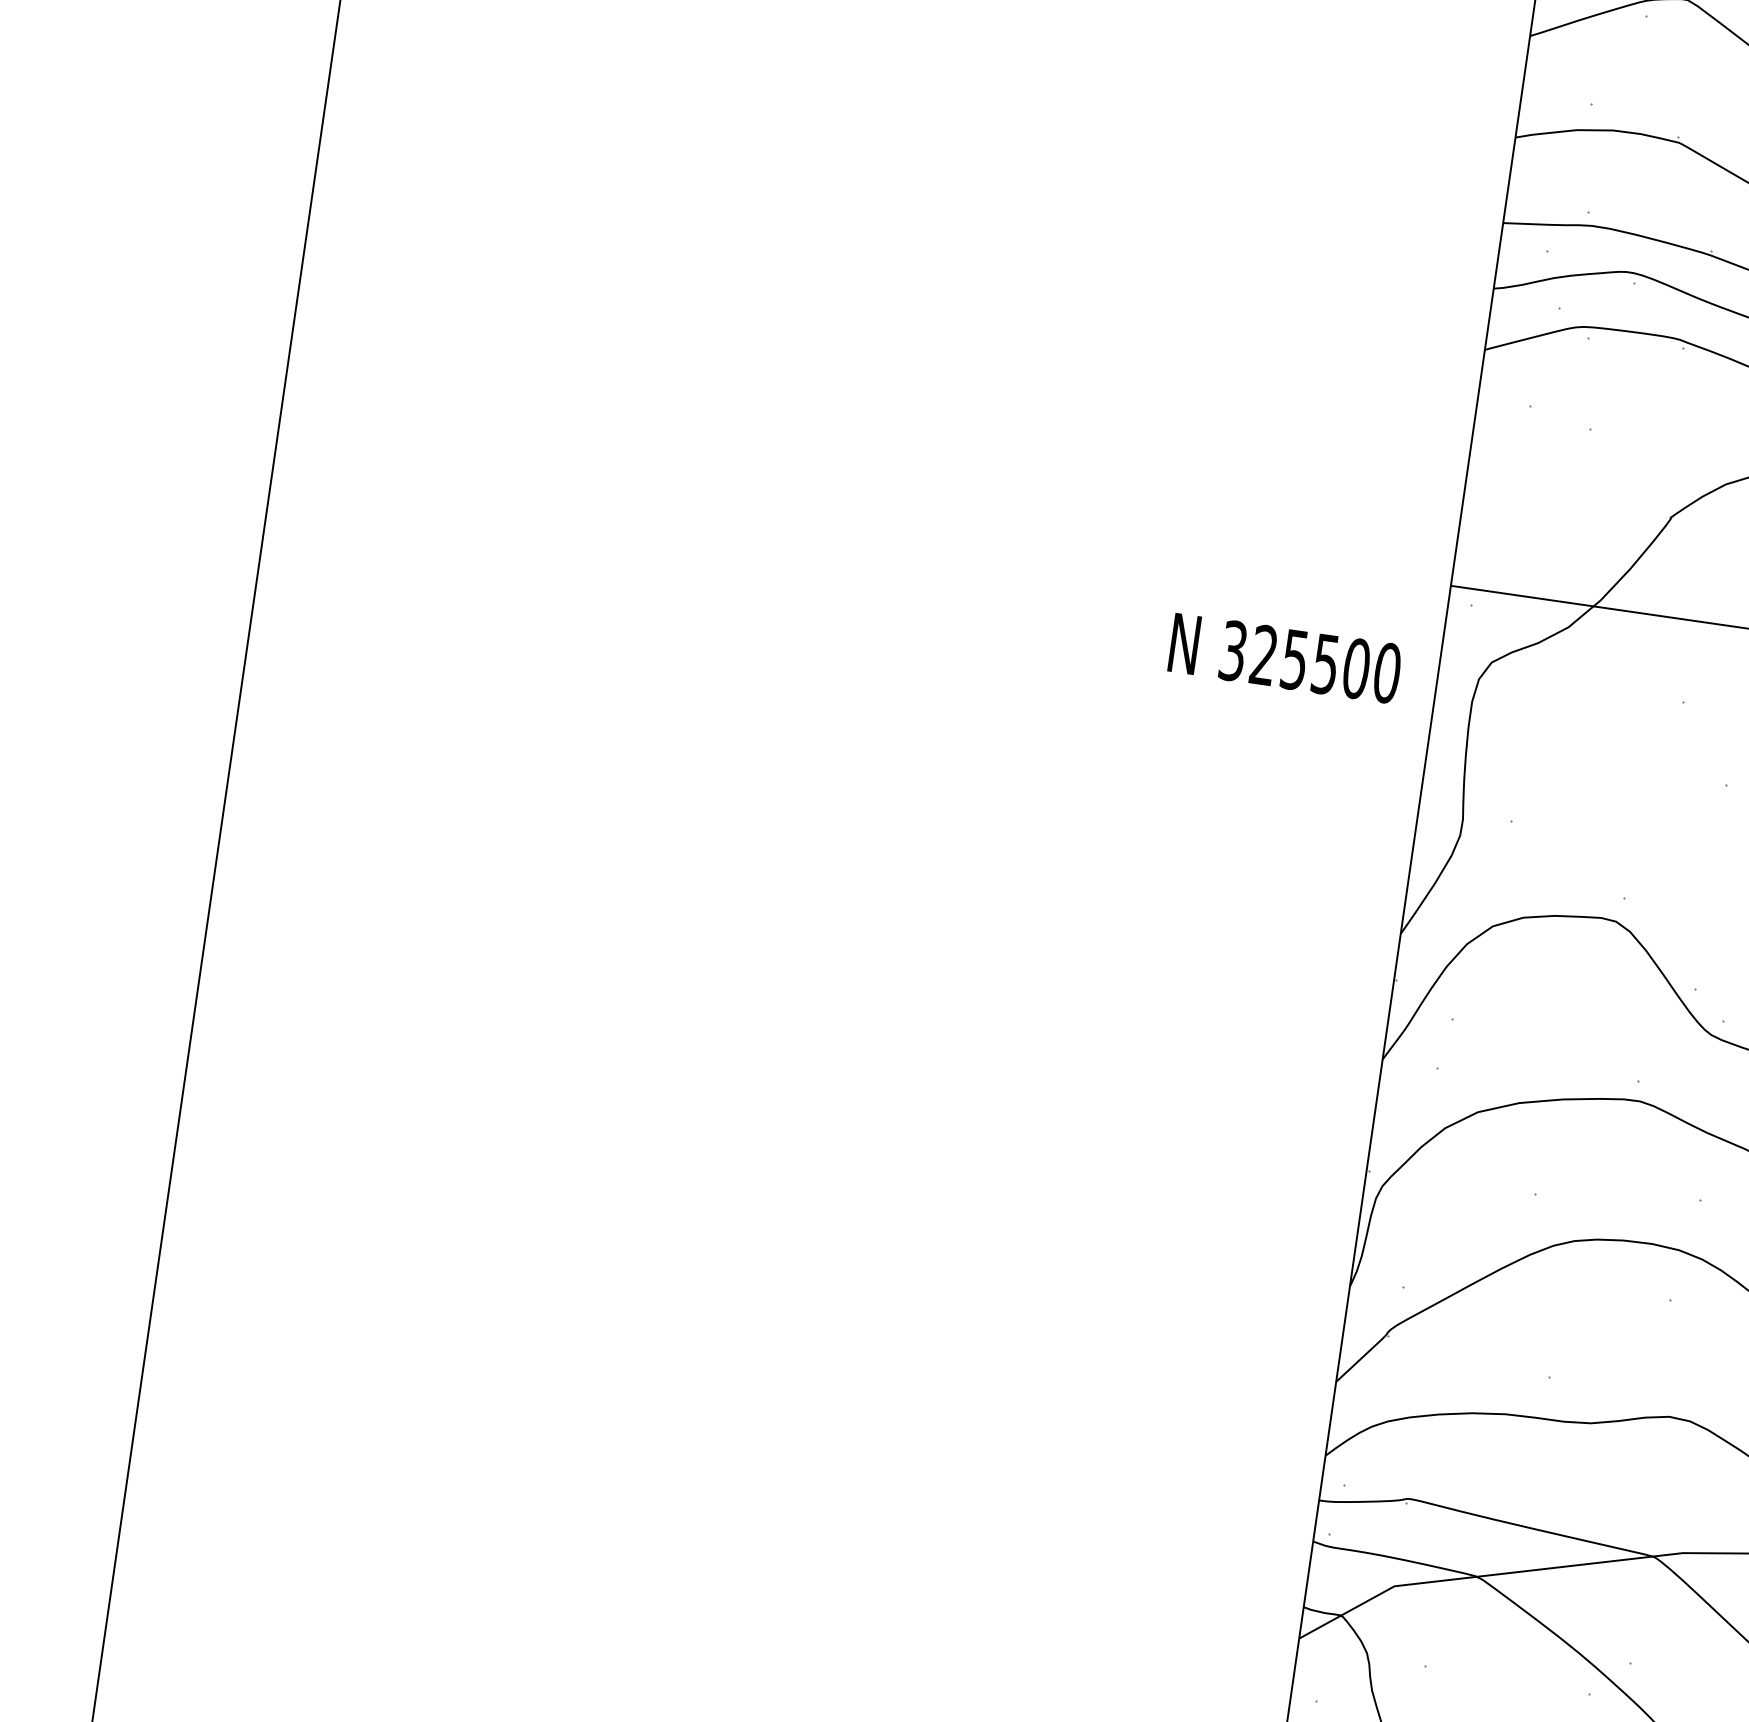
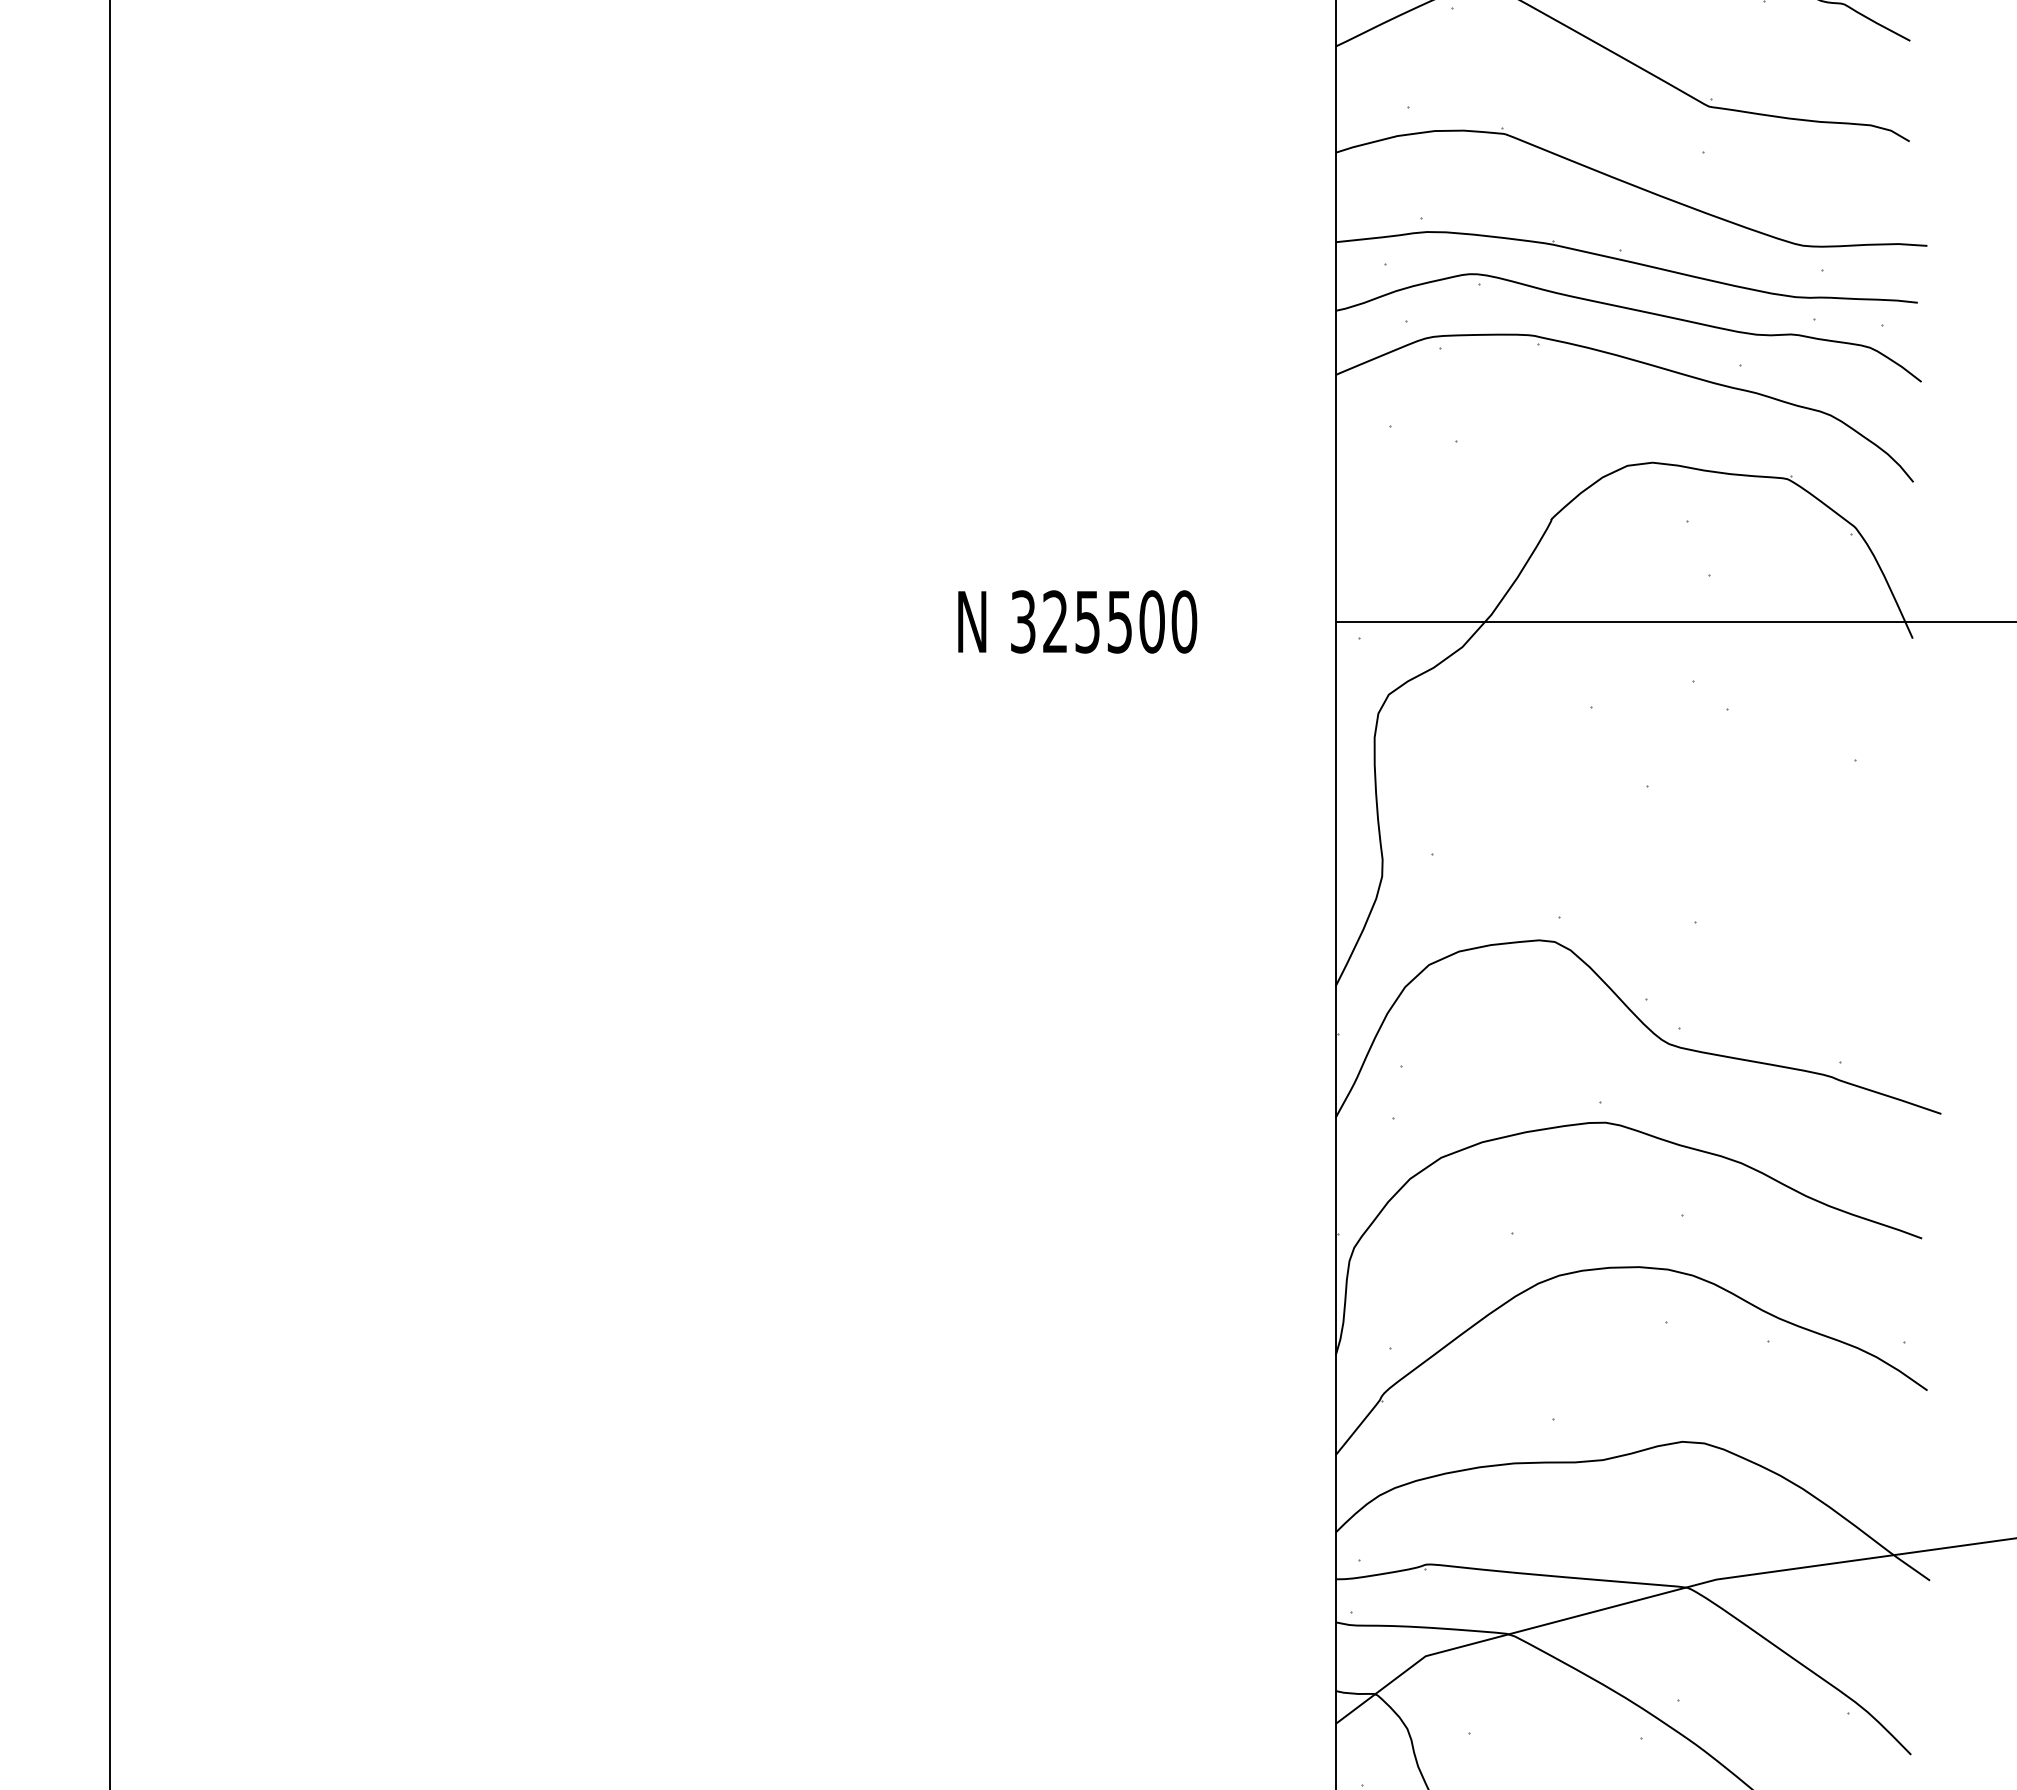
text: (1285, 658) -> (1077, 621), moved

